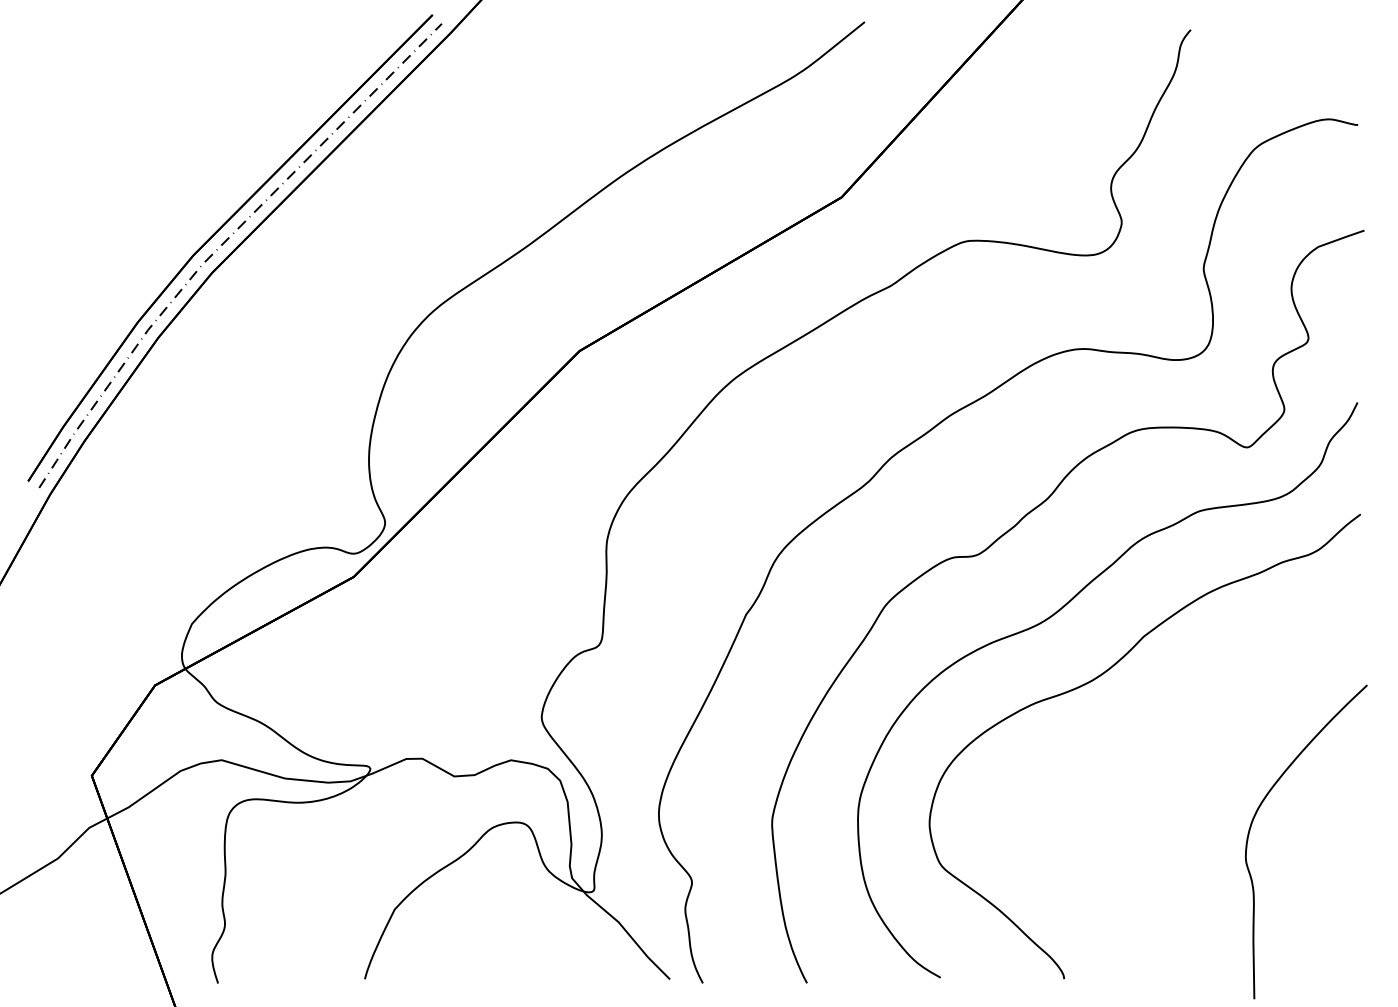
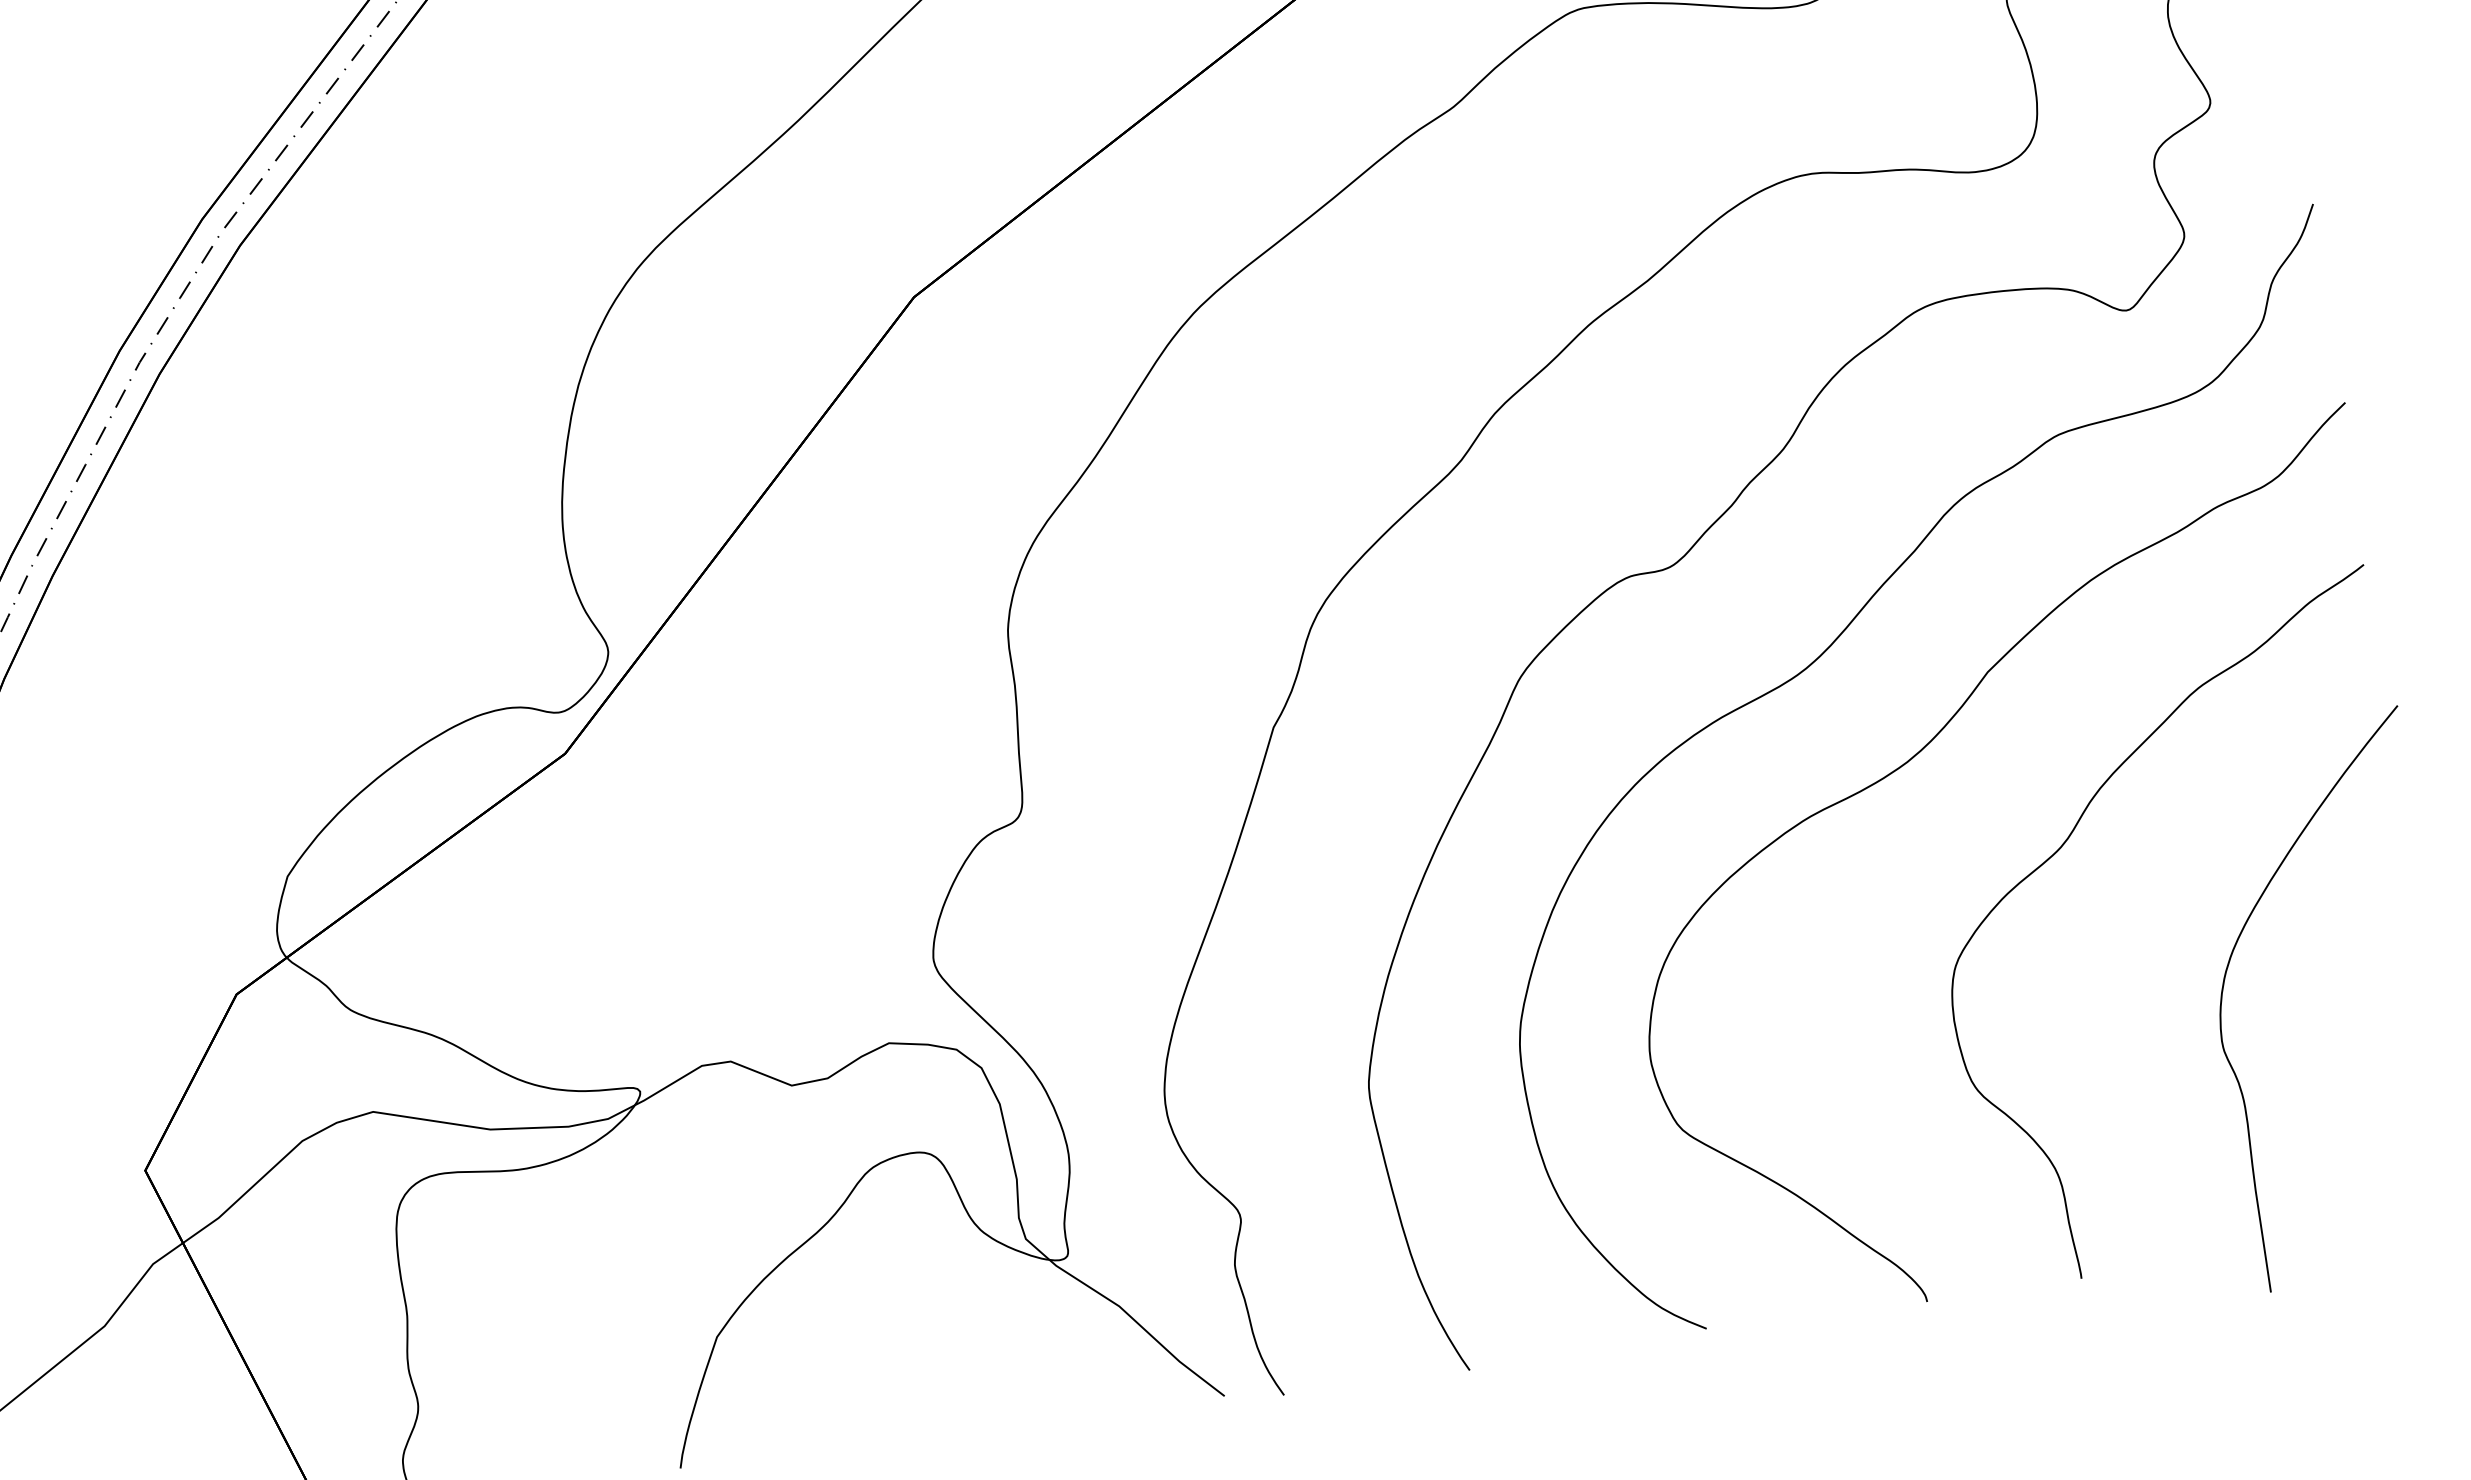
curve: (1174, 736) -> (2066, 843), added

